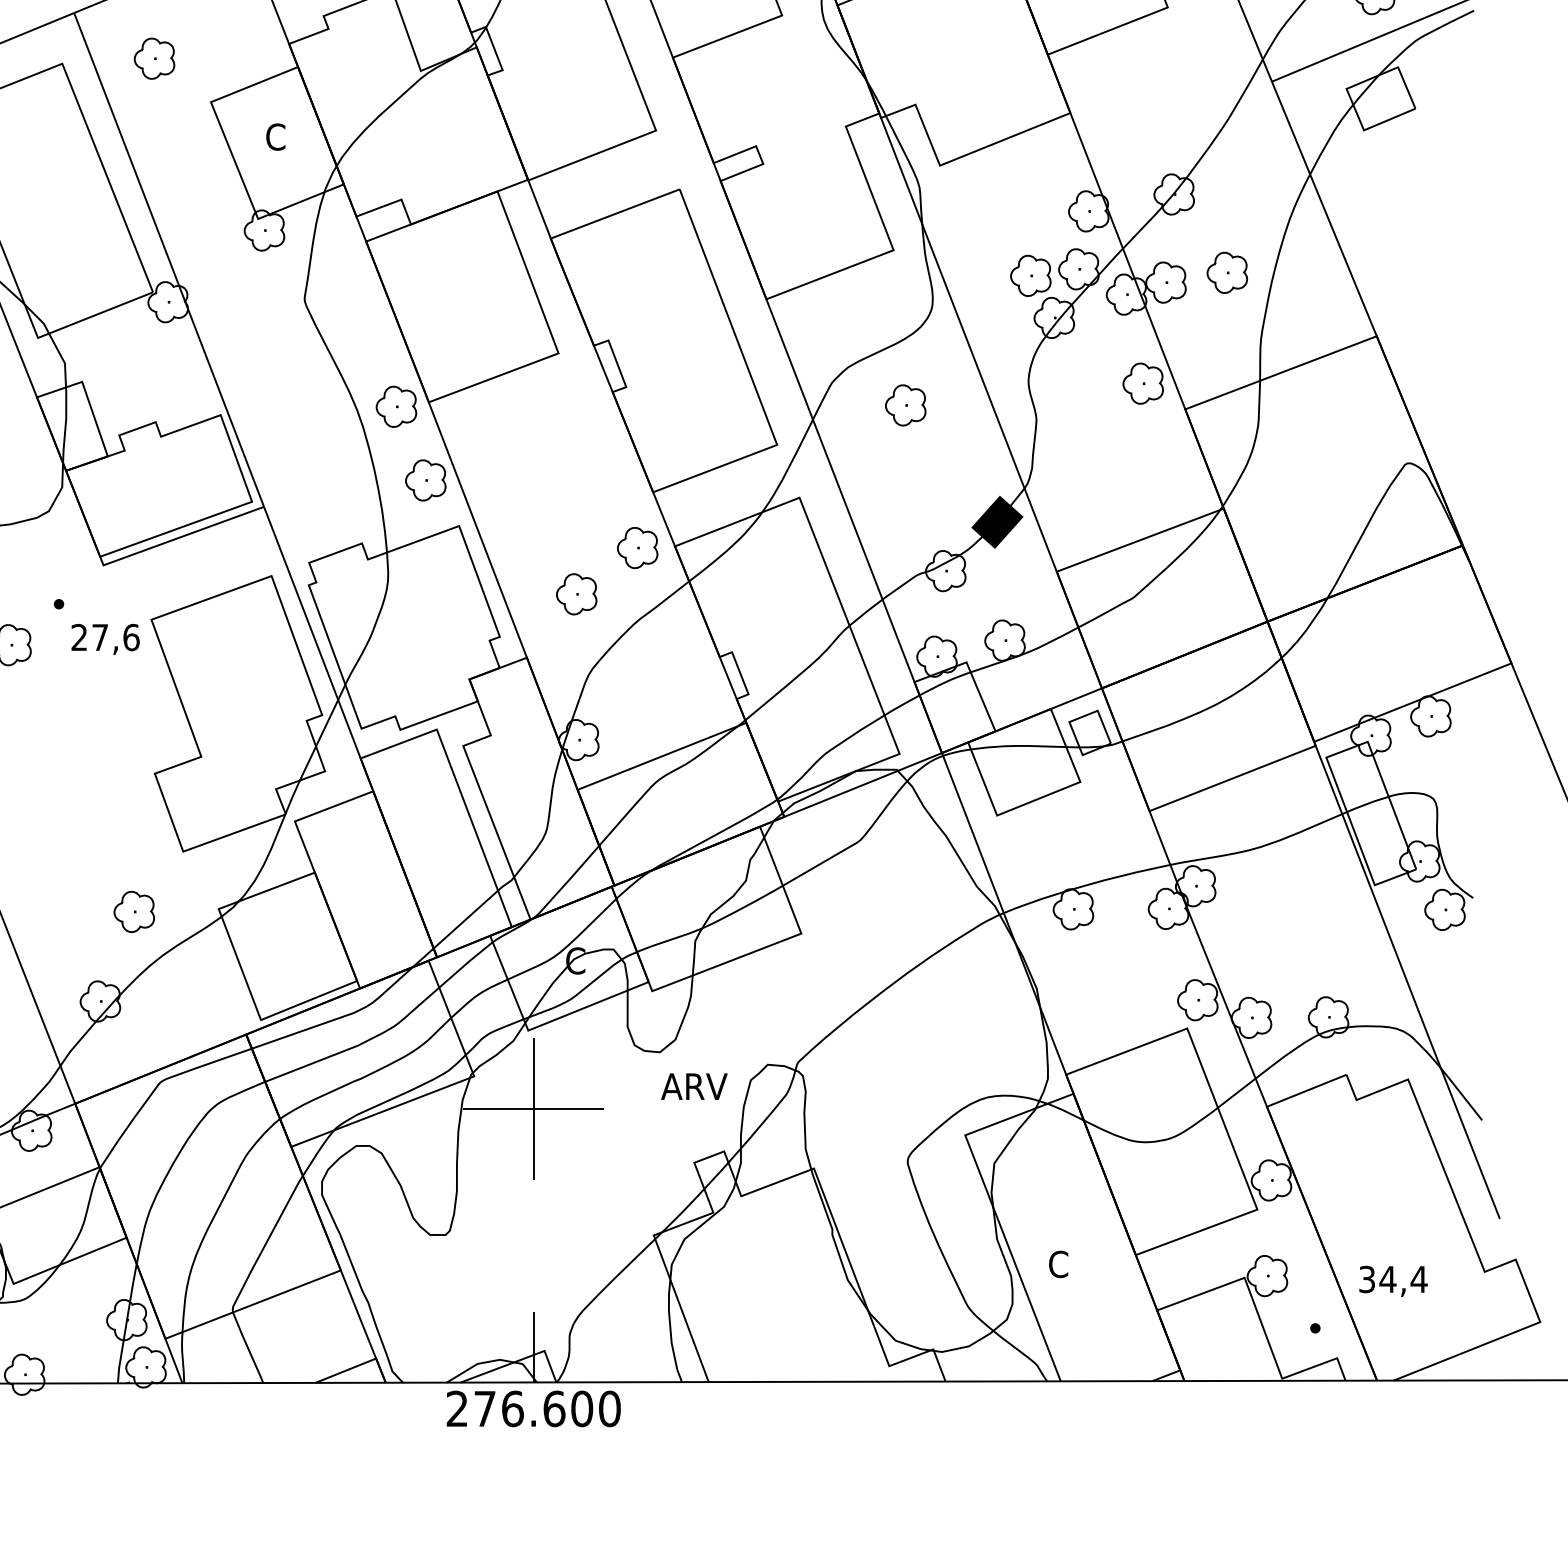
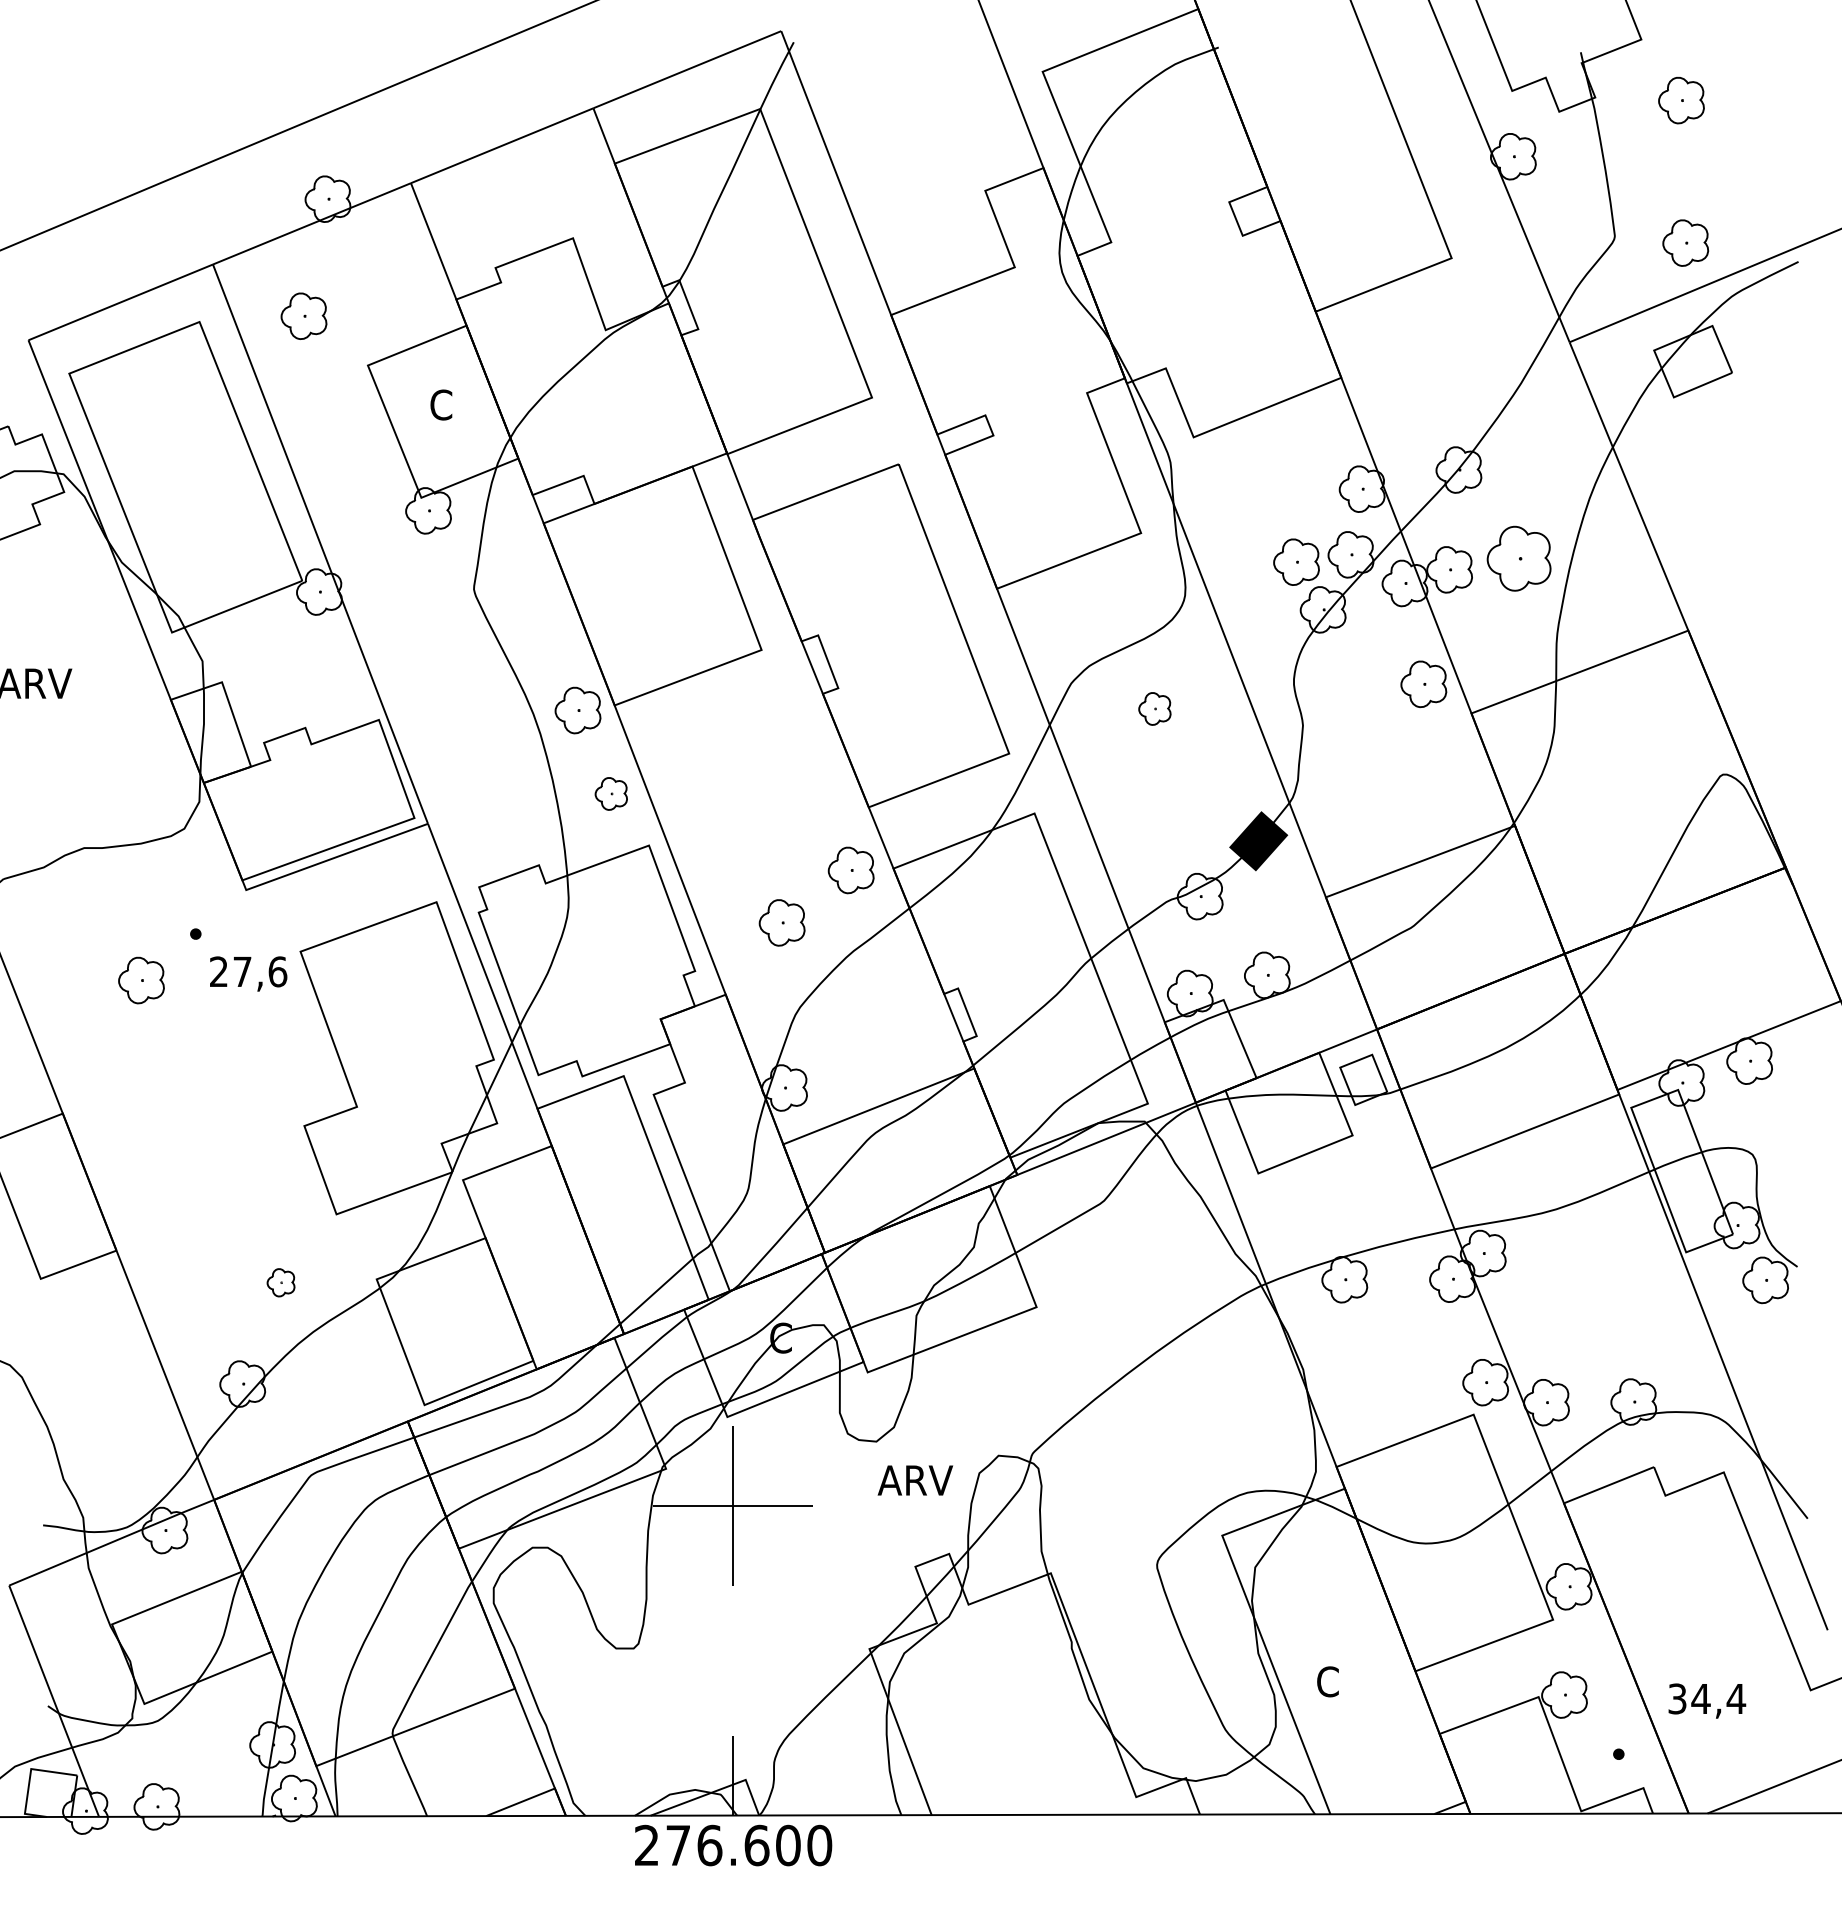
part: (1226, 272) -> (1518, 558), size x1.4
part: (905, 405) -> (1154, 708), size x0.7
part: (426, 480) -> (611, 793), size x0.7
part: (133, 911) -> (280, 1282), size x0.6

